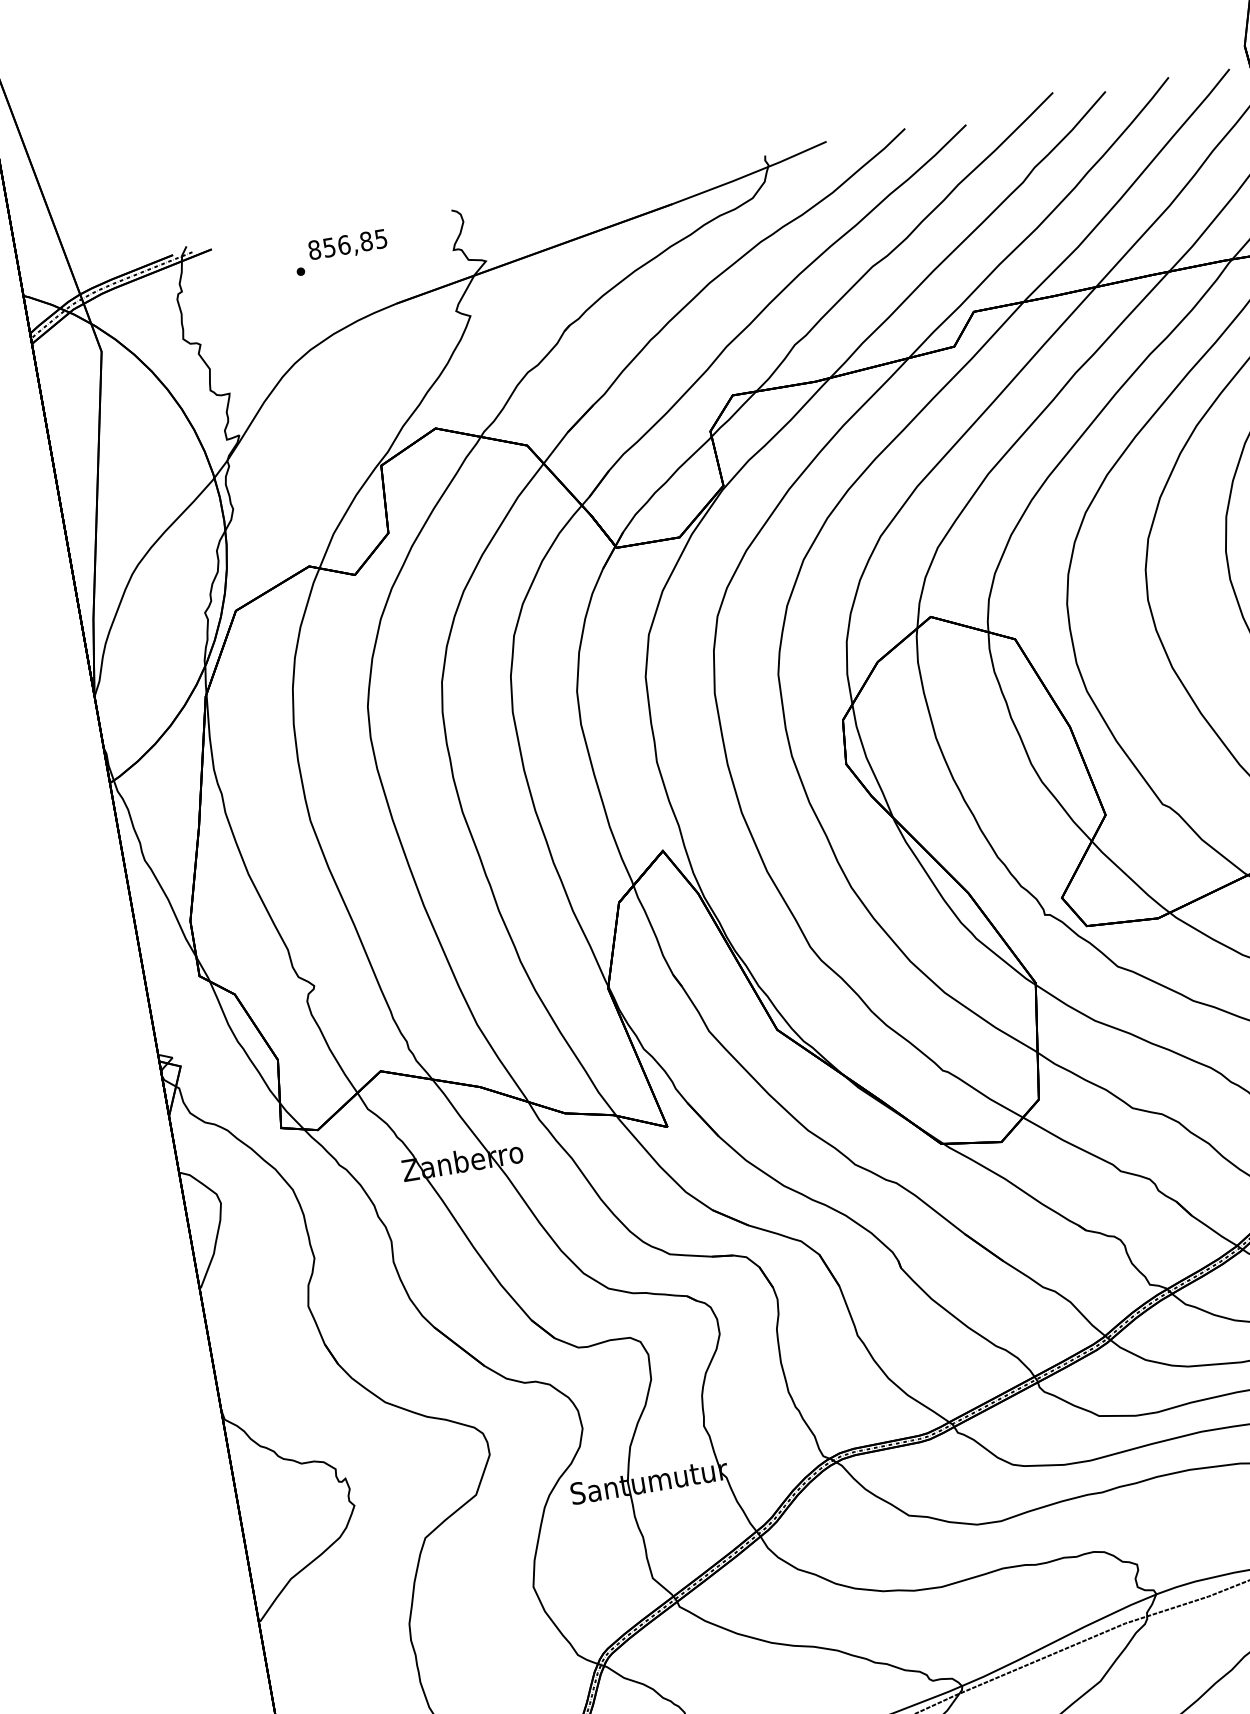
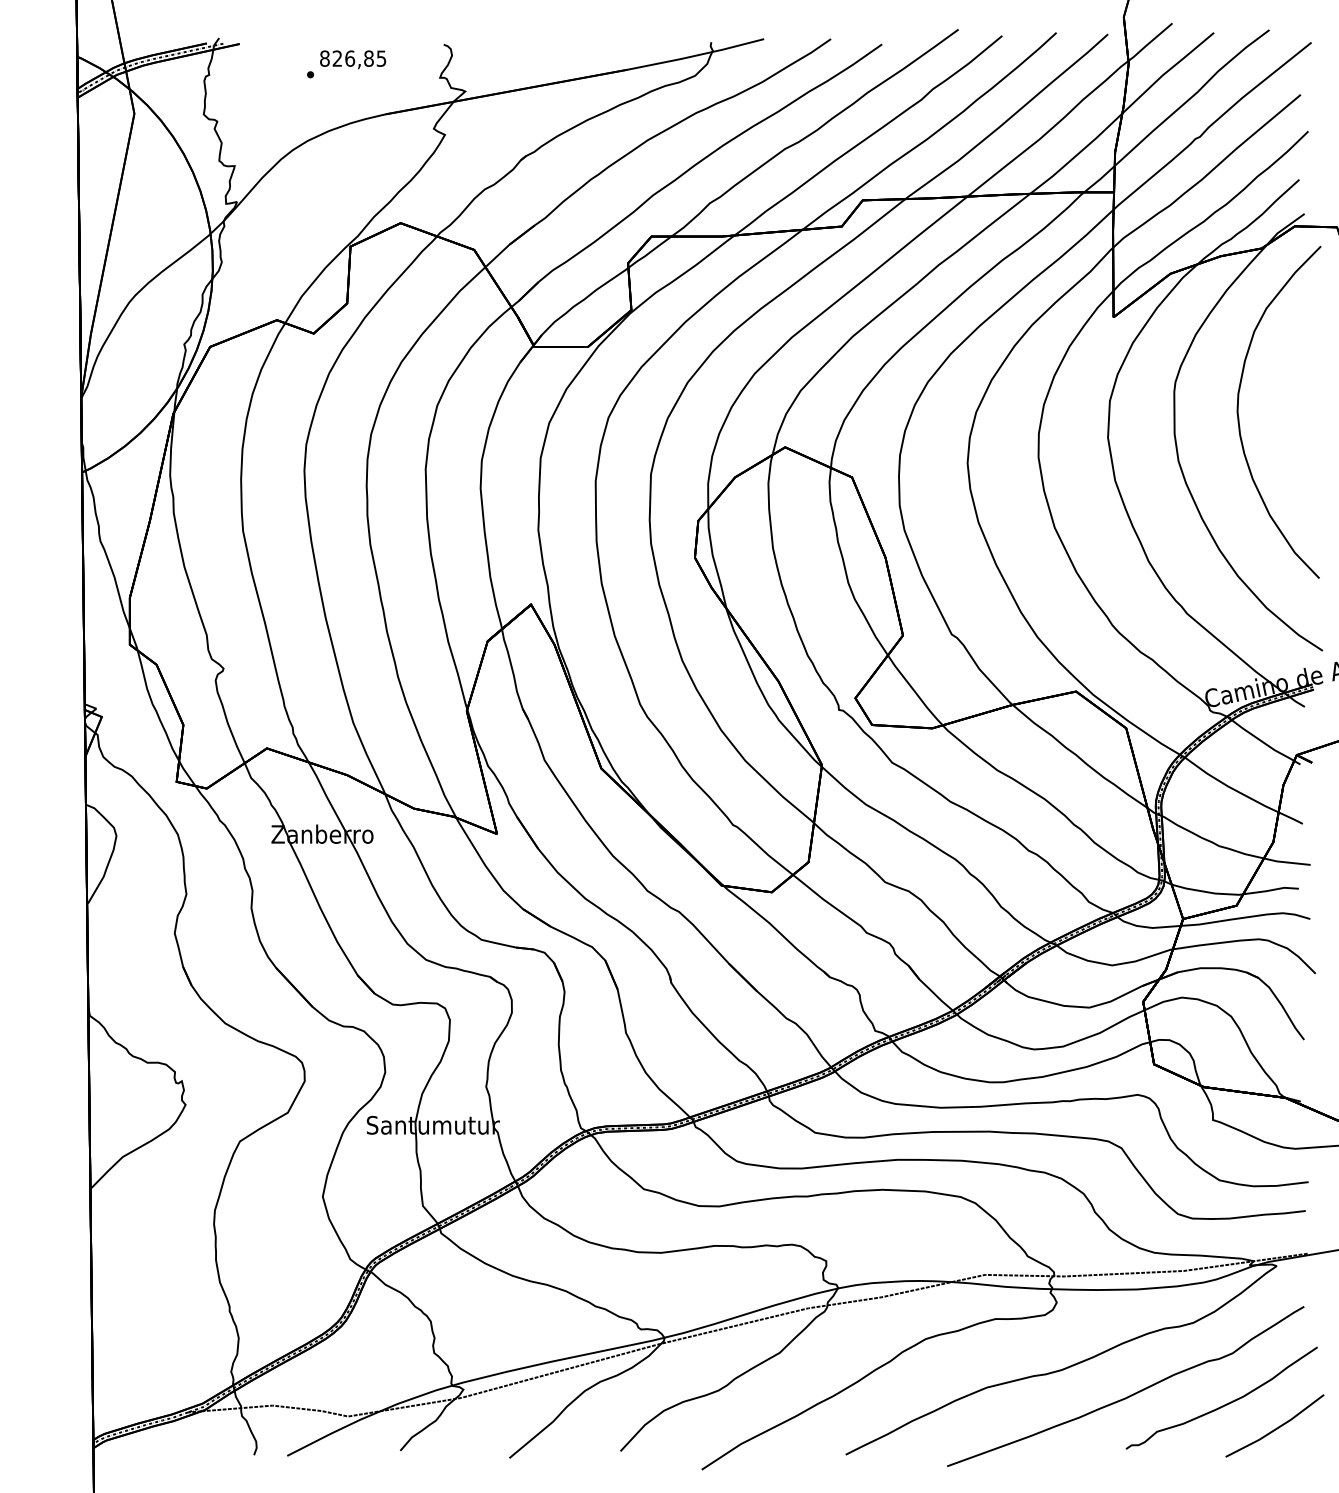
text: (329, 247) -> (337, 58), 856,85 -> 826,85

